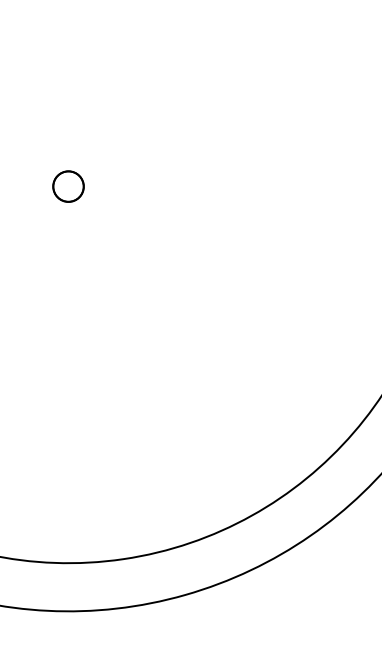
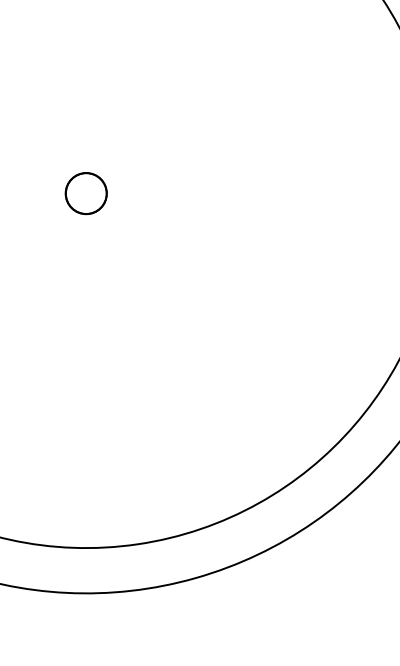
circle: (67, 186) -> (85, 193), size x1.43

